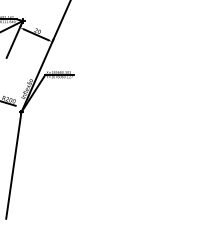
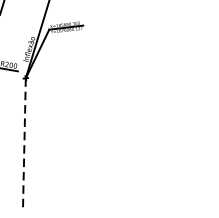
line: (13, 165) -> (24, 143), solid -> dashed

